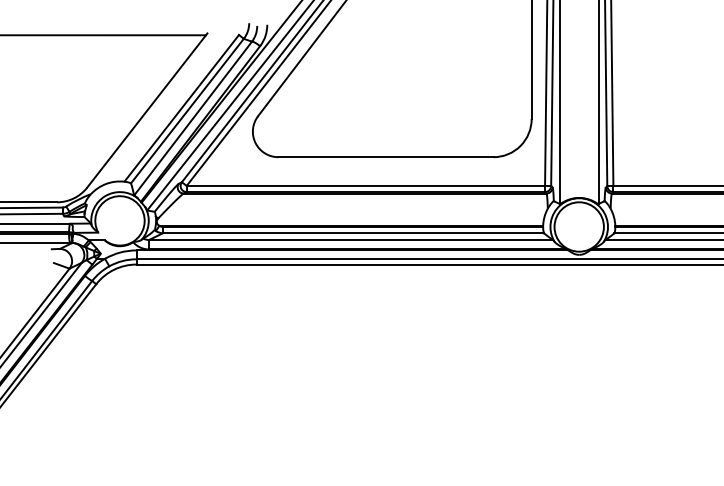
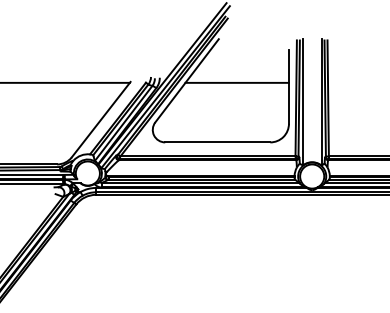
line: (424, 34) -> (236, 82), added

